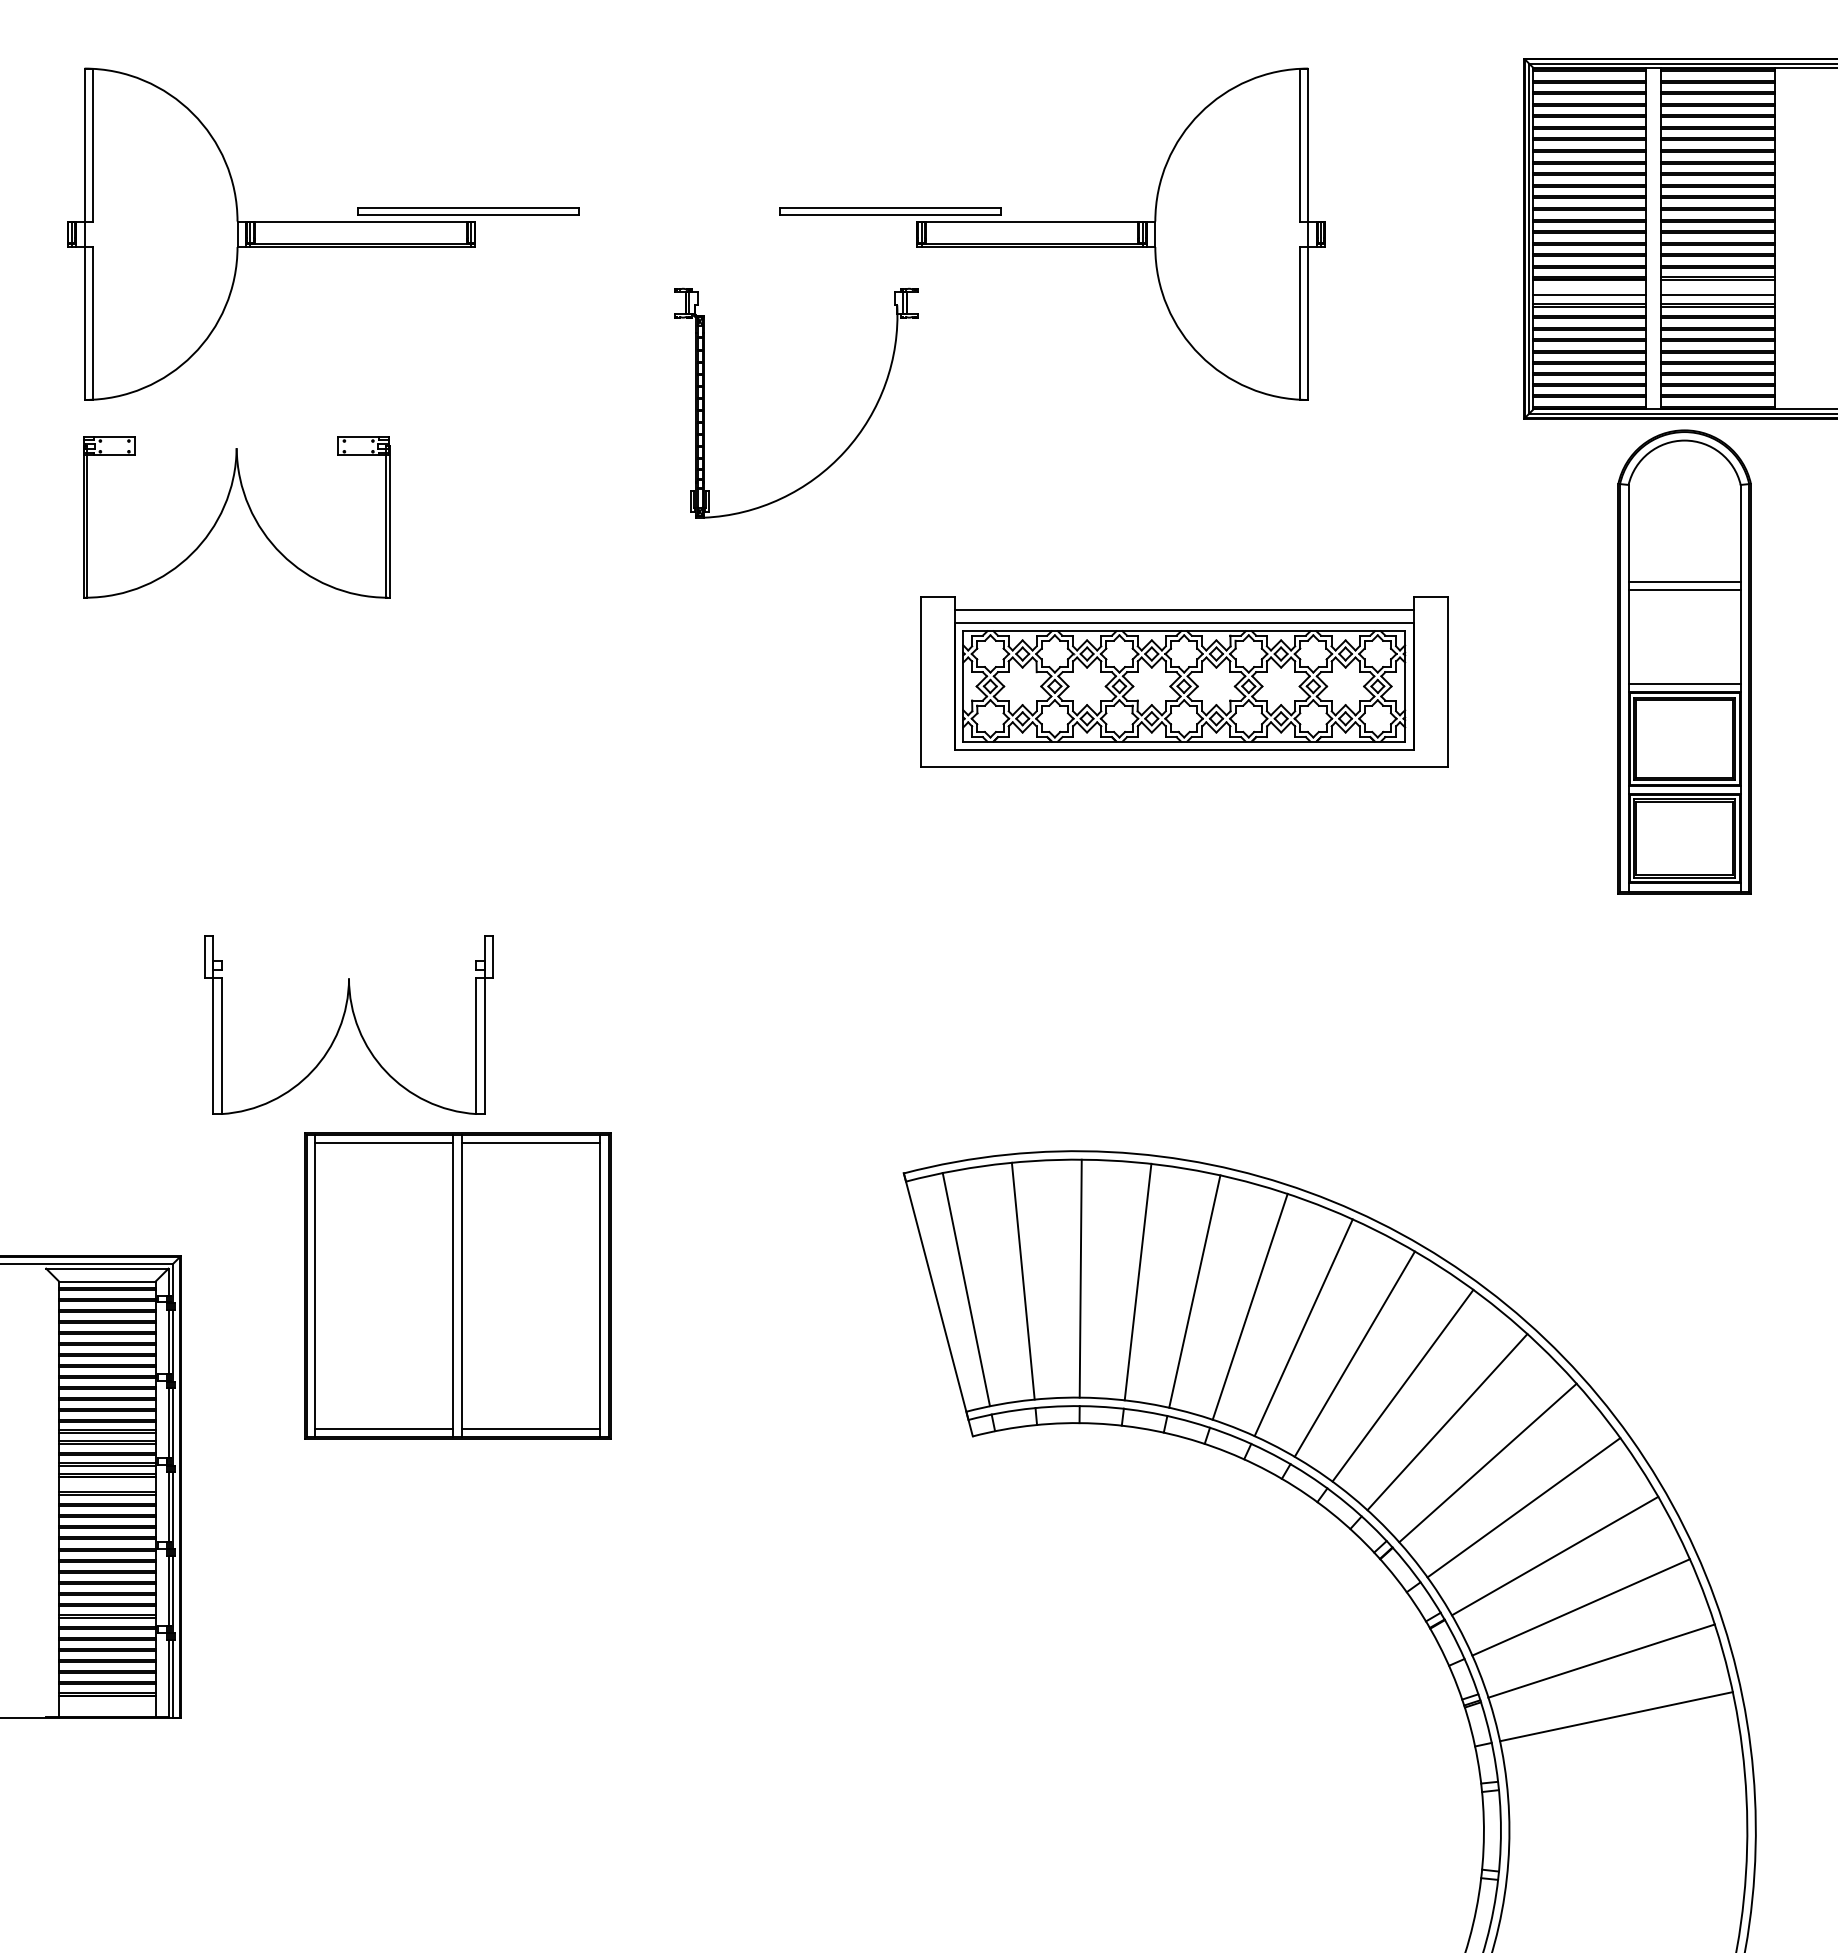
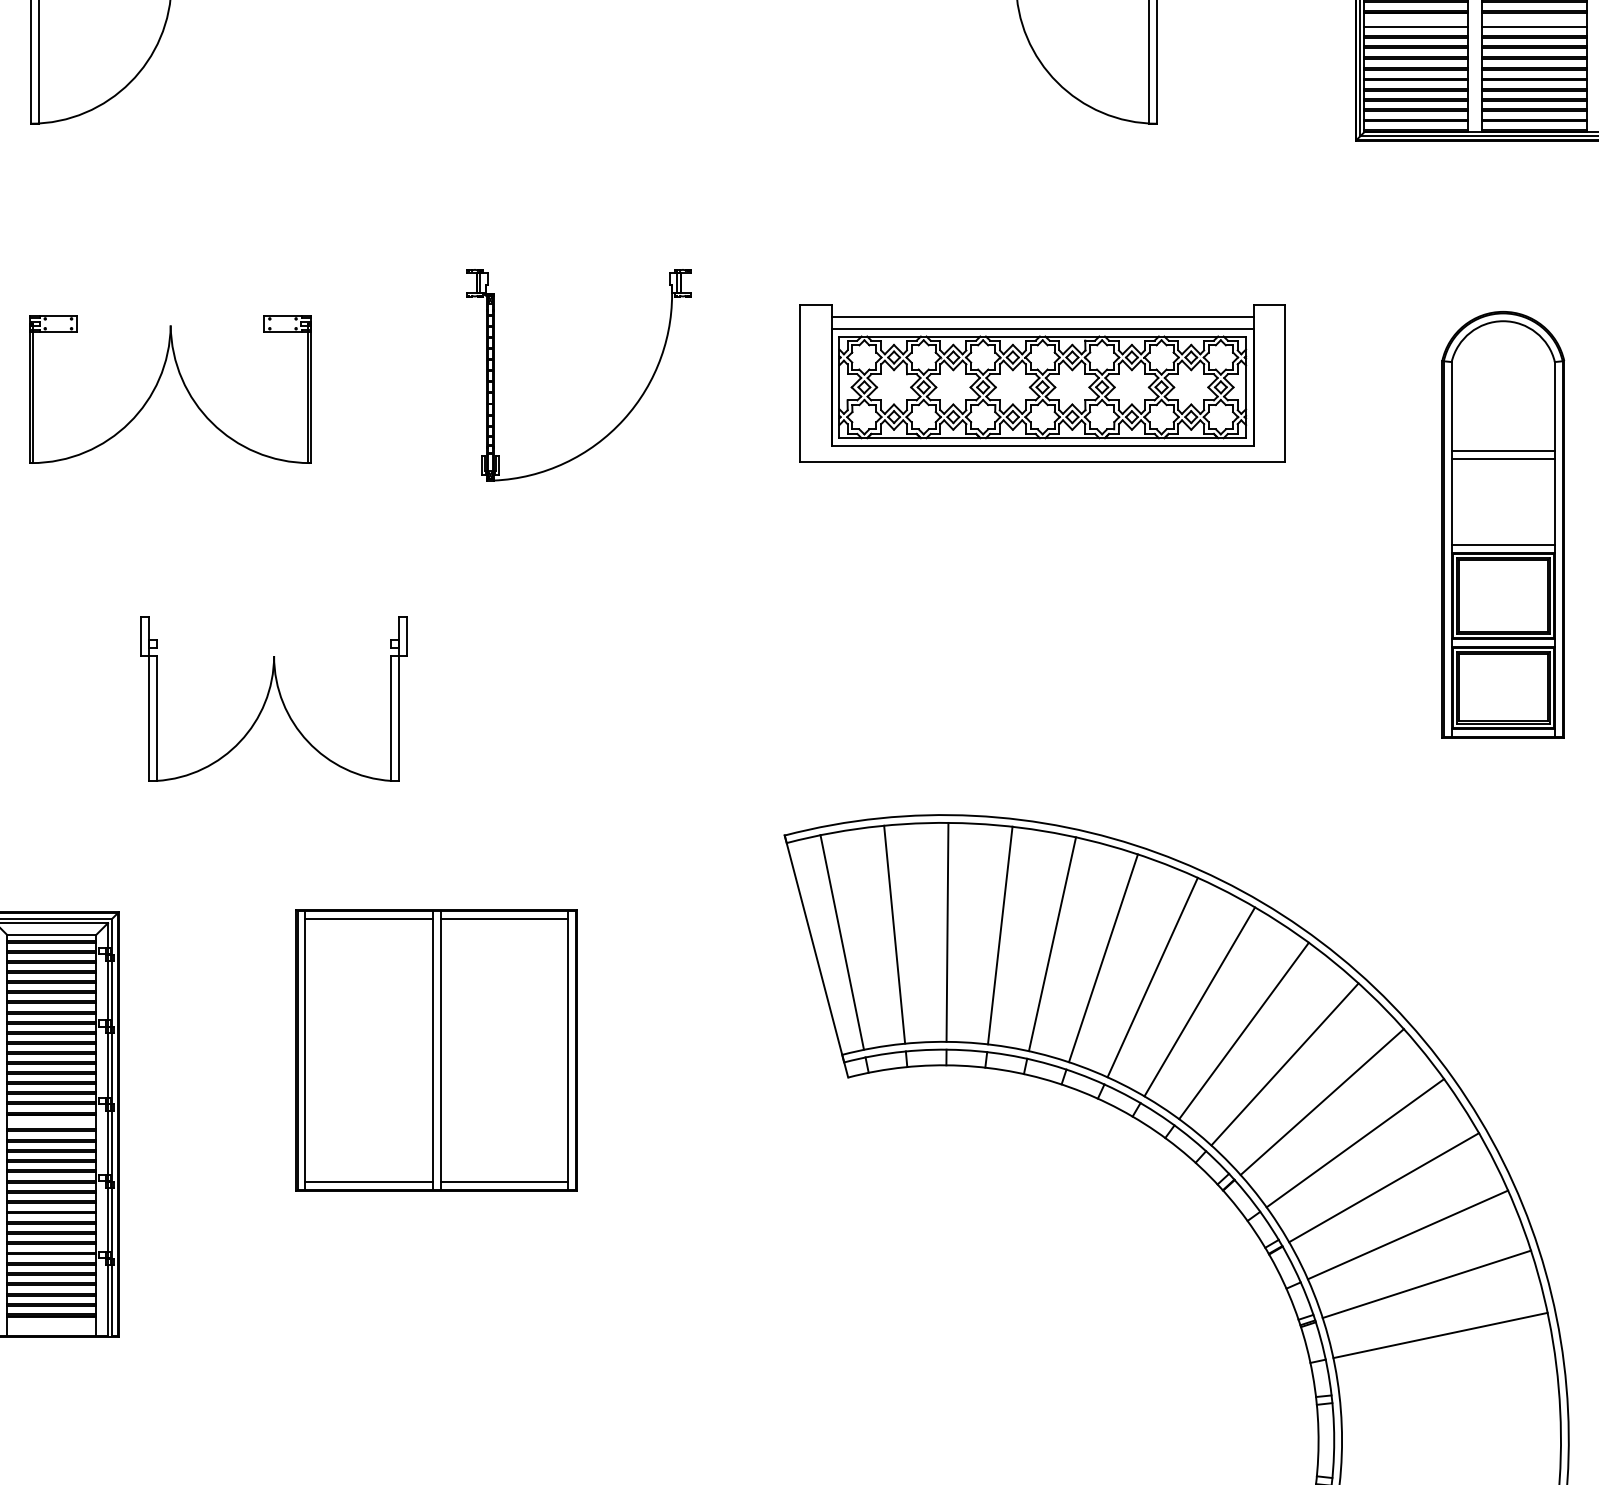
part: (848, 445) -> (627, 414), moved
part: (222, 513) -> (157, 385), moved
part: (1684, 661) -> (1503, 524), moved
part: (457, 1285) -> (436, 1050), moved

